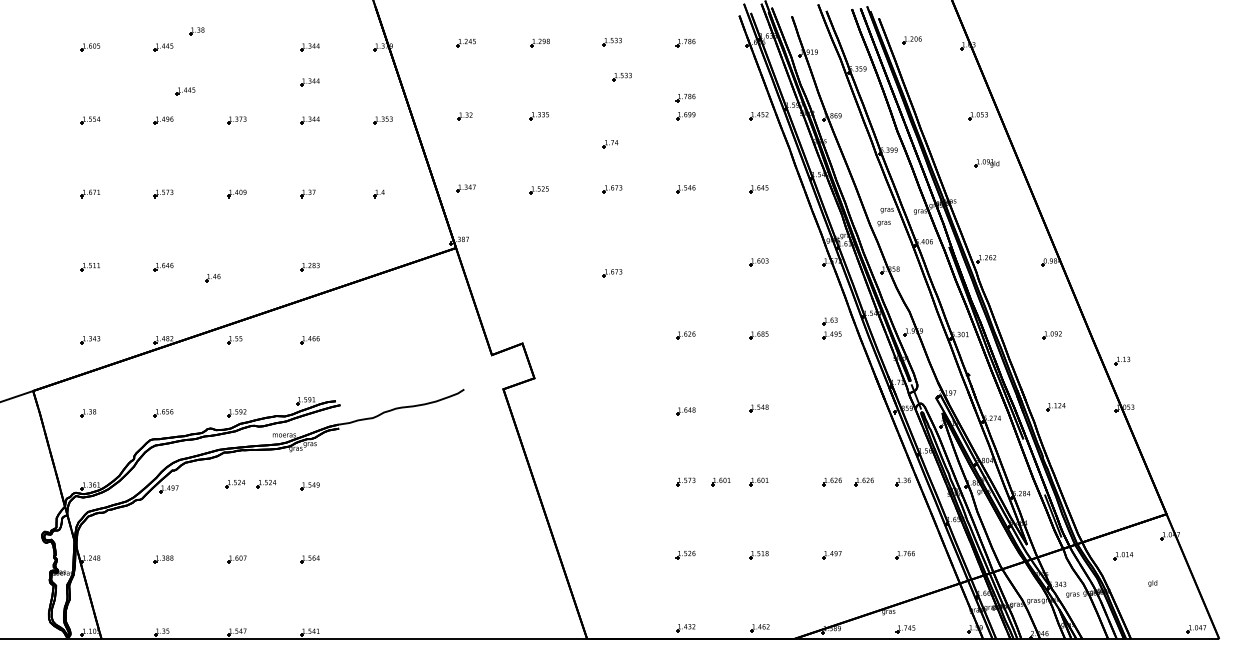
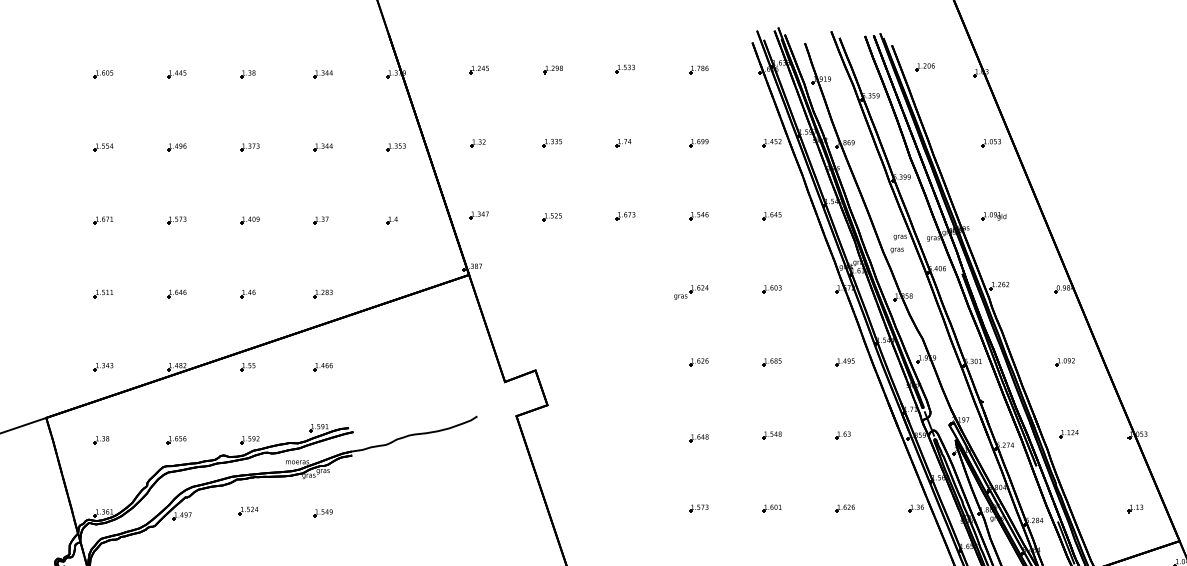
part: (196, 31) -> (247, 74), moved
part: (621, 77) -> (634, 104), removed
part: (309, 82) -> (322, 109), removed
part: (185, 91) -> (198, 118), removed
part: (685, 97) -> (698, 124), removed
part: (610, 144) -> (623, 143), moved
part: (986, 163) -> (993, 216), moved
part: (678, 265) -> (691, 292), added
part: (612, 273) -> (625, 300), removed
part: (212, 277) -> (247, 293), moved
part: (829, 321) -> (842, 435), moved
part: (1122, 360) -> (1135, 508), moved
part: (720, 481) -> (733, 508), removed
part: (863, 481) -> (876, 508), removed
part: (266, 484) -> (279, 511), removed

